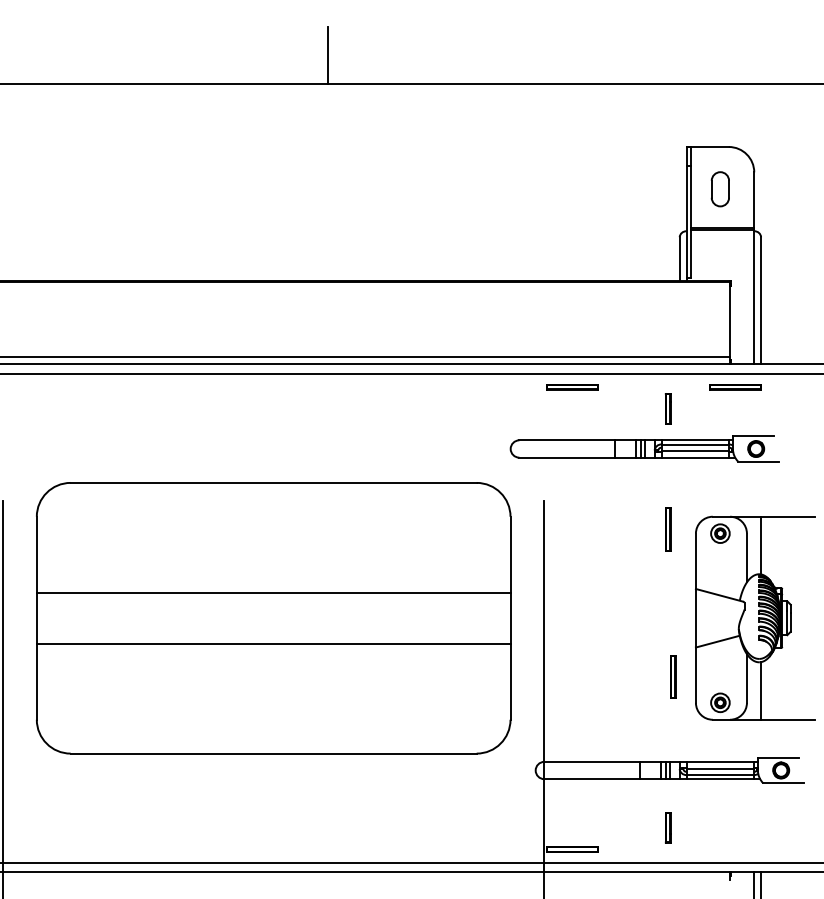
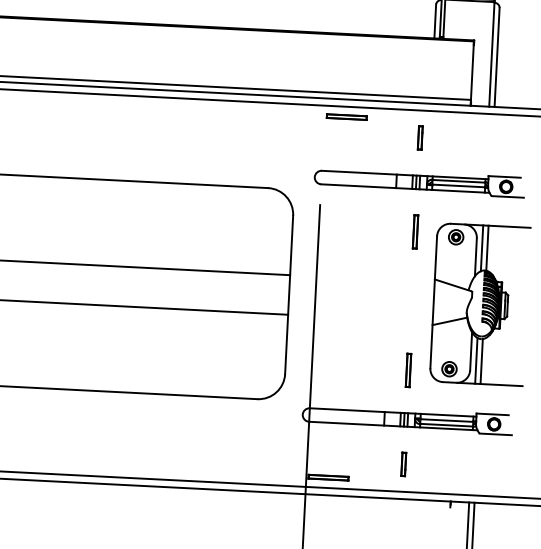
part: (735, 387) -> (473, 123), removed
part: (644, 448) -> (419, 182), moved
line: (754, 545) -> (482, 247), added
part: (673, 676) -> (408, 370), moved
line: (754, 690) -> (476, 360), added

